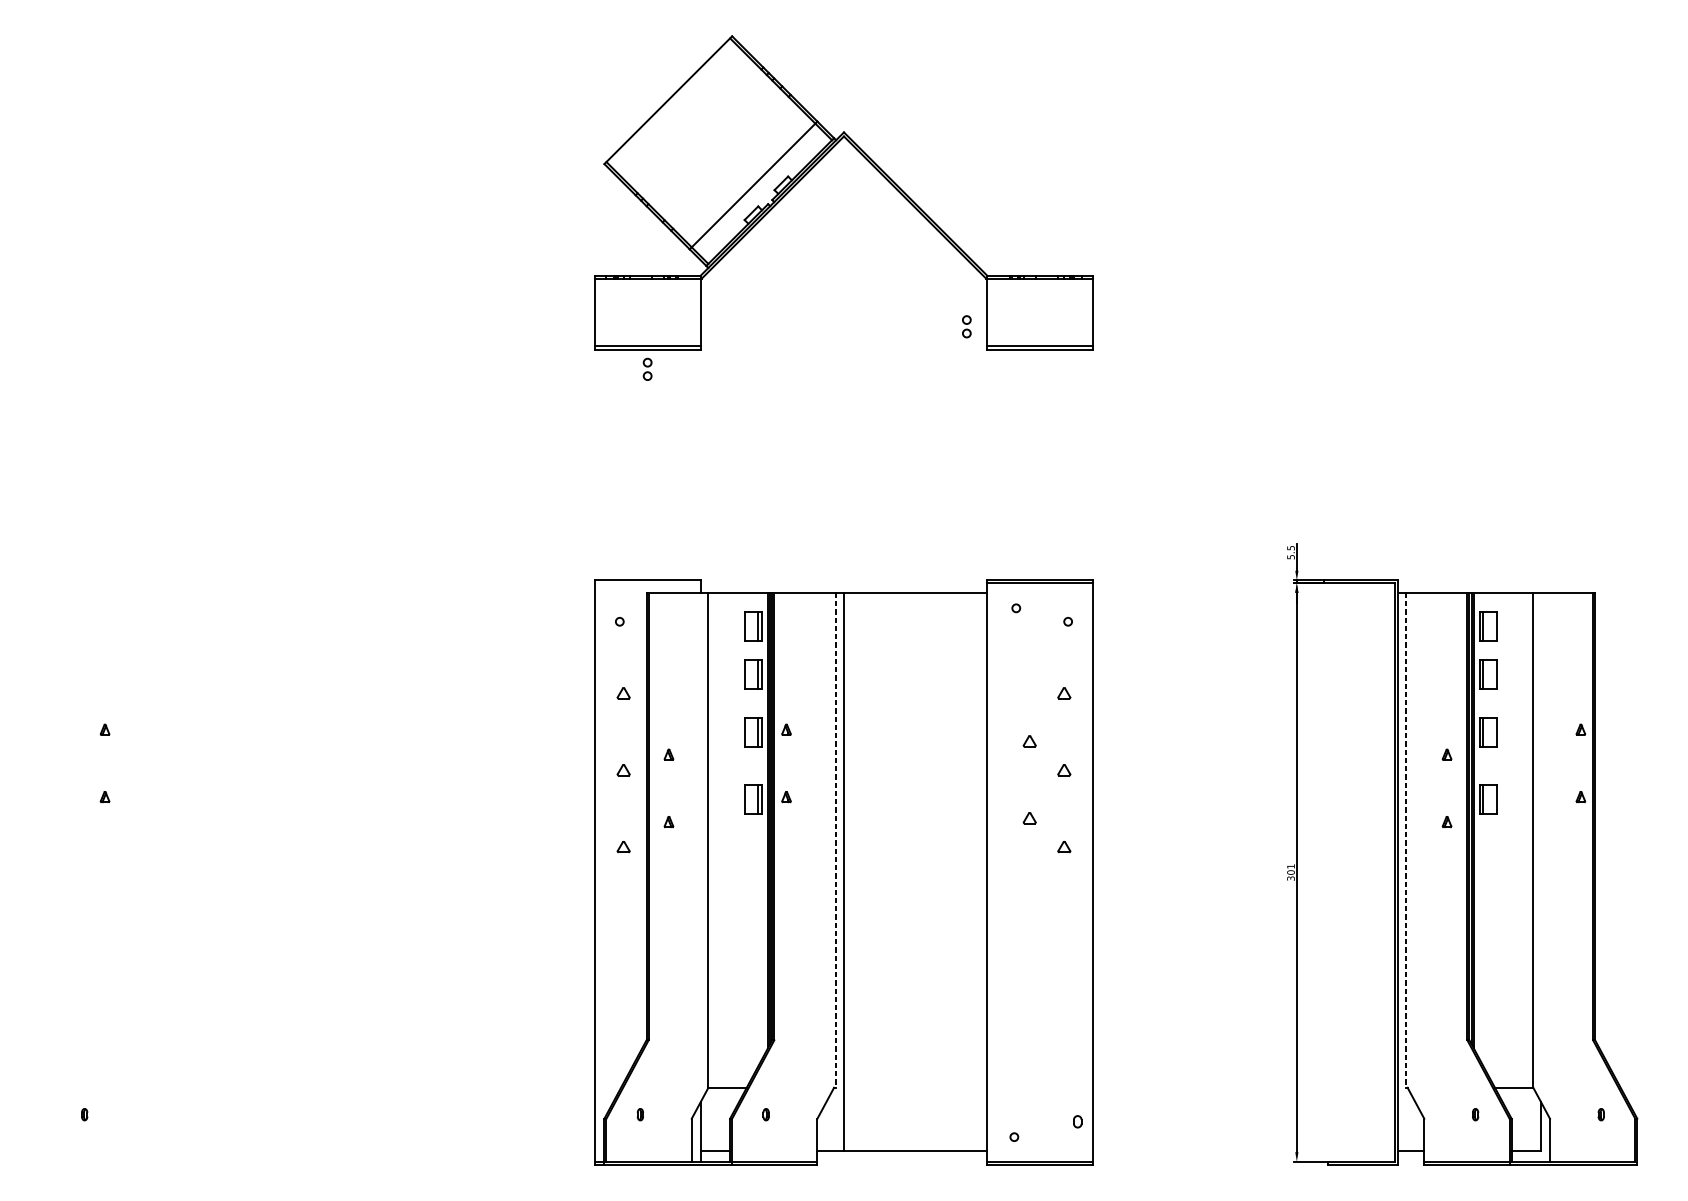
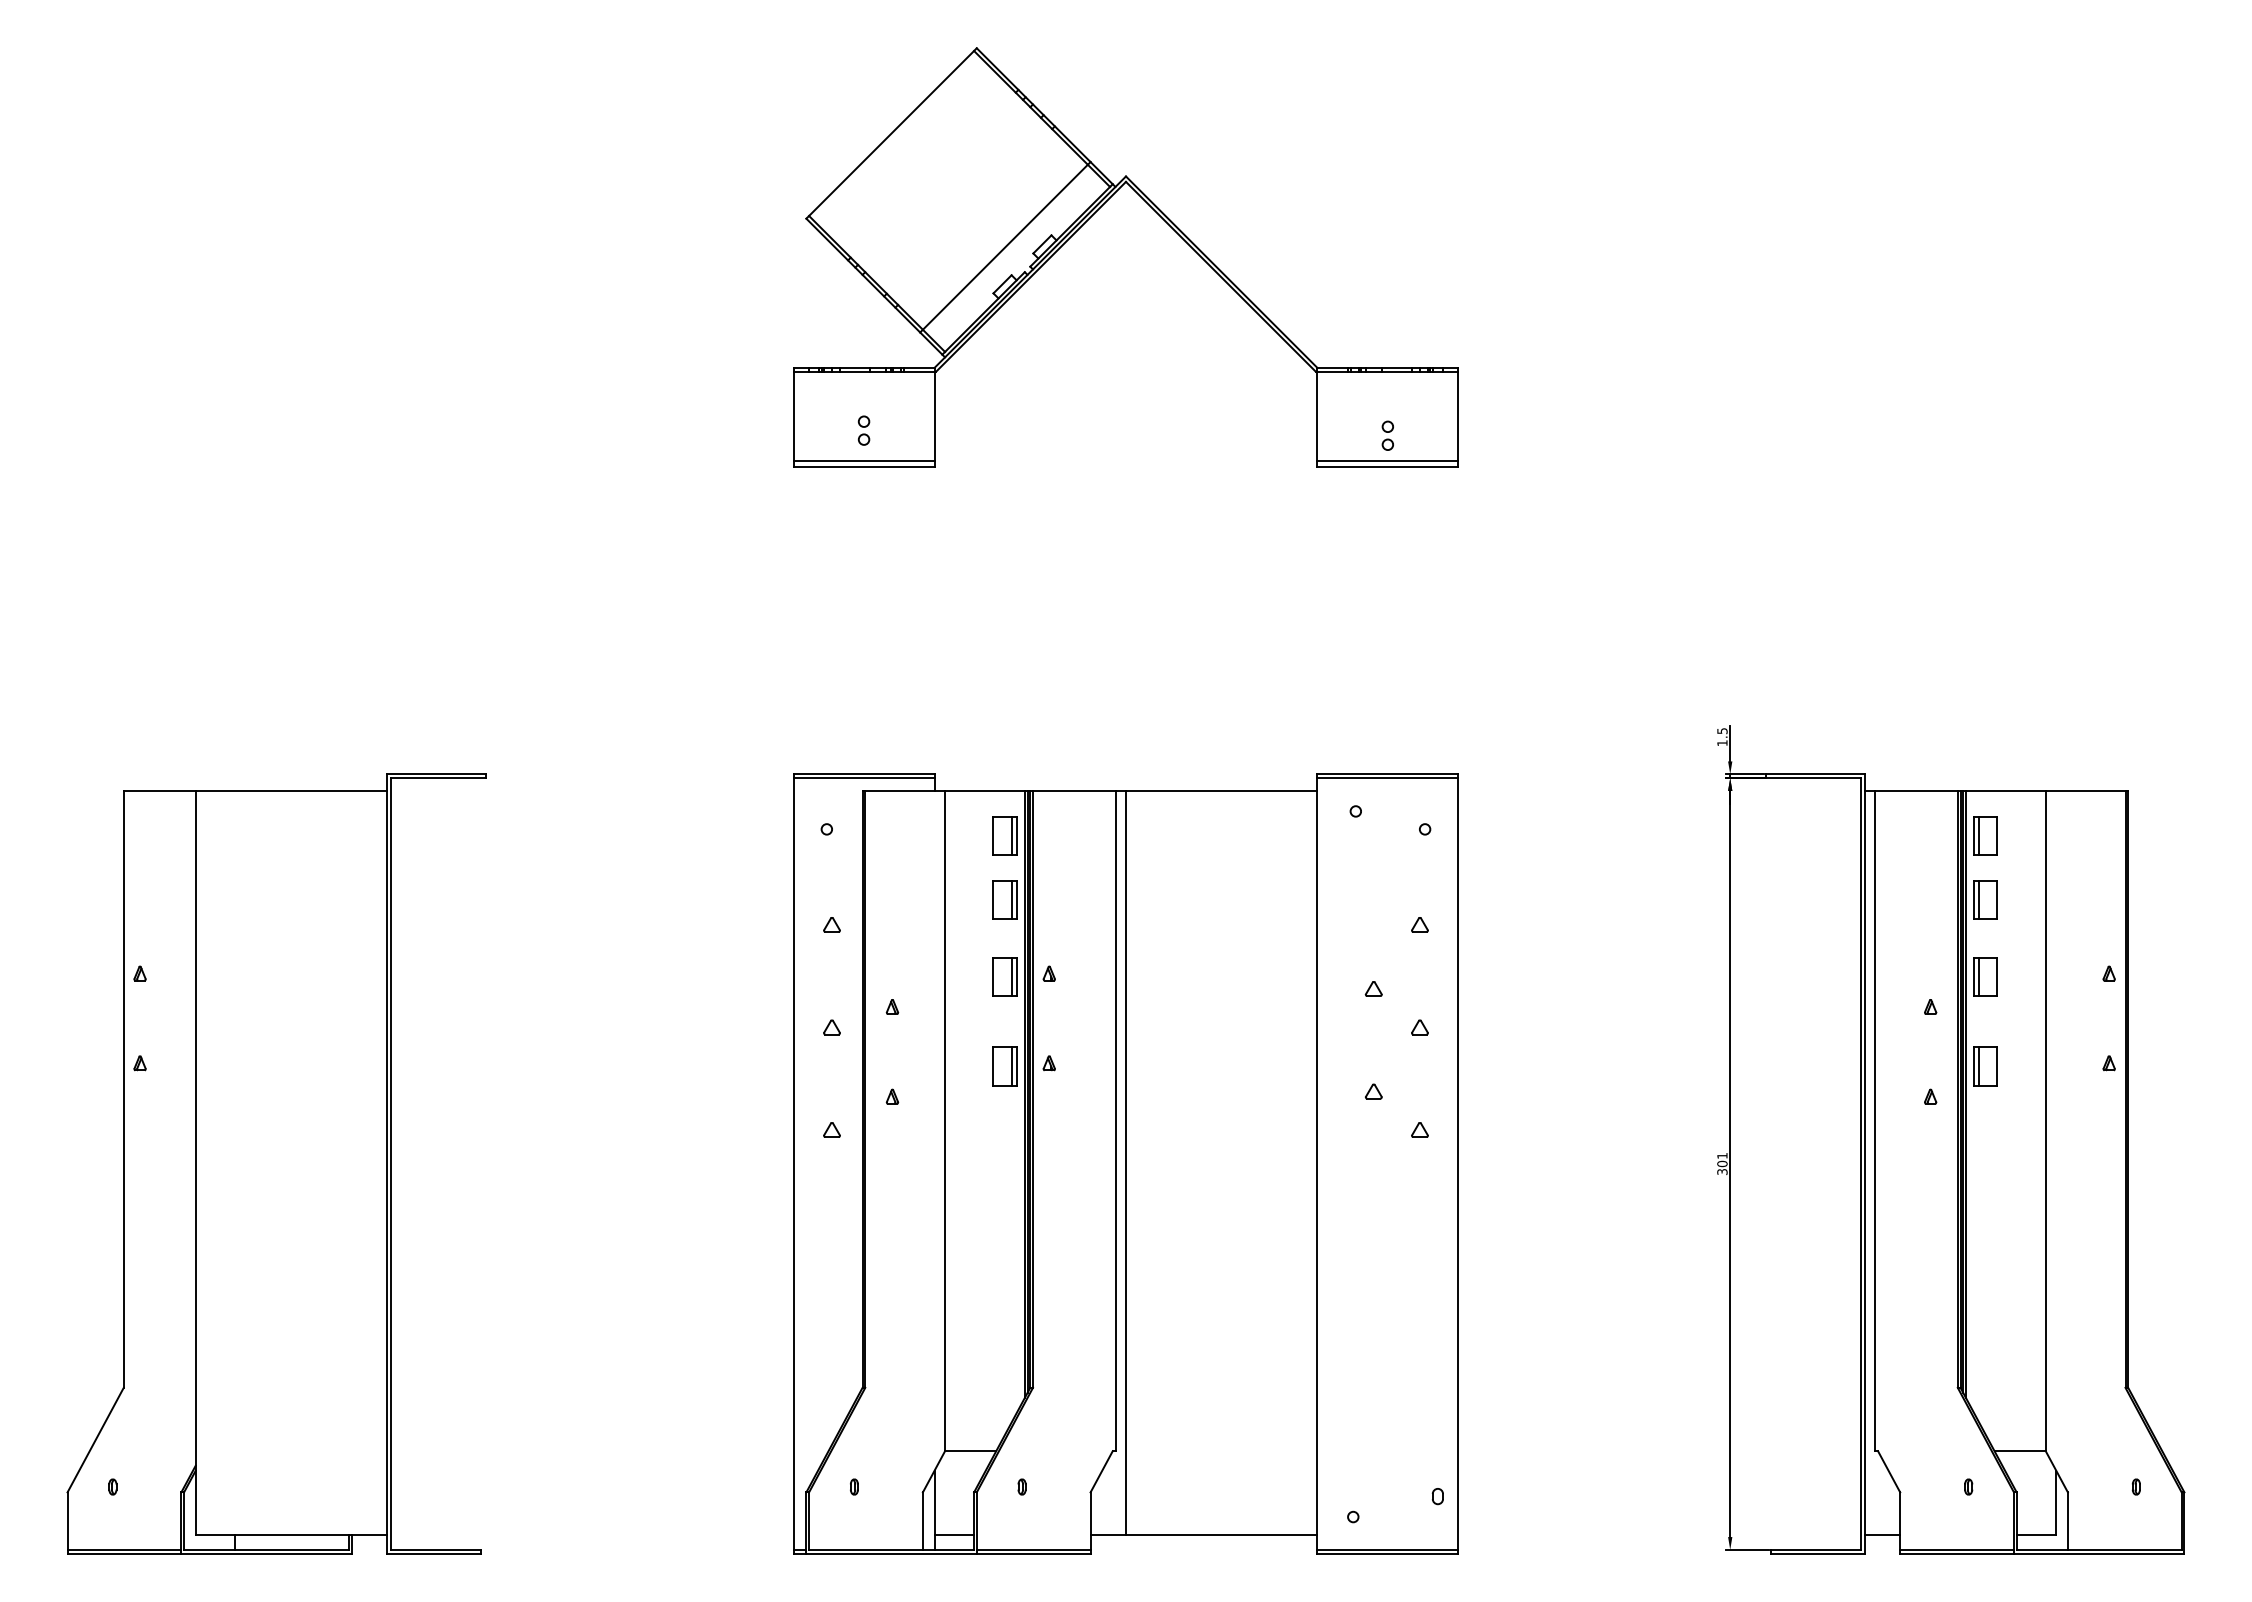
part: (966, 326) -> (1387, 435), moved
part: (647, 369) -> (863, 430), moved
text: (1291, 557) -> (1722, 743), 5.5 -> 1.5
line: (647, 583) -> (863, 778), added
line: (836, 840) -> (1115, 1121), dashed -> solid
line: (1405, 840) -> (1875, 1121), dashed -> solid
part: (207, 872) -> (276, 1163), added

